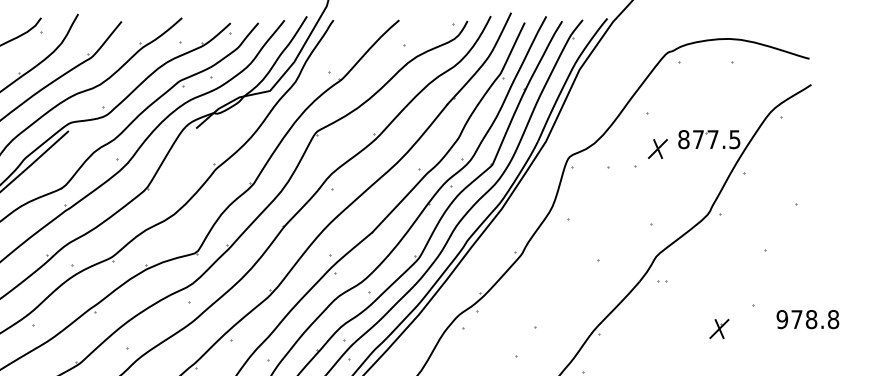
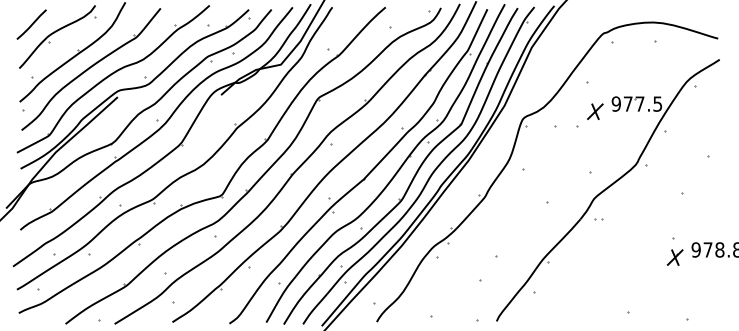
text: (682, 138) -> (615, 103), 877.5 -> 977.5
part: (718, 328) -> (674, 257), moved

